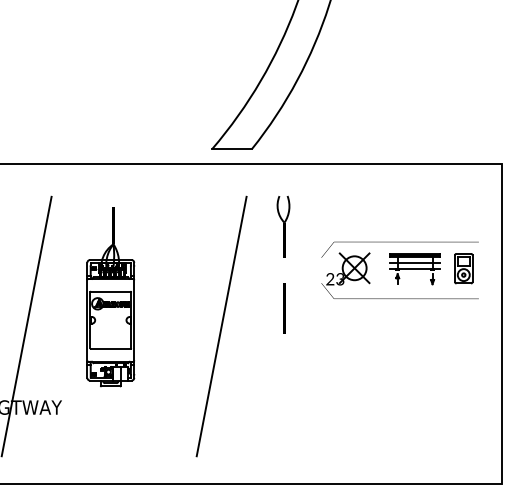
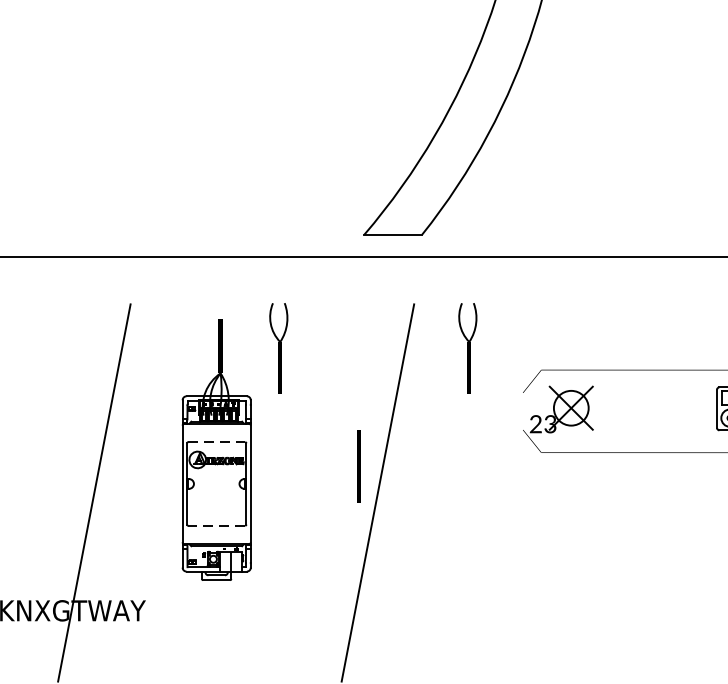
part: (153, 226) -> (278, 347), added
part: (414, 269) -> (658, 410), removed
line: (110, 291) -> (216, 442), solid -> dashed
line: (284, 308) -> (358, 466), moved
line: (110, 349) -> (216, 526), solid -> dashed

